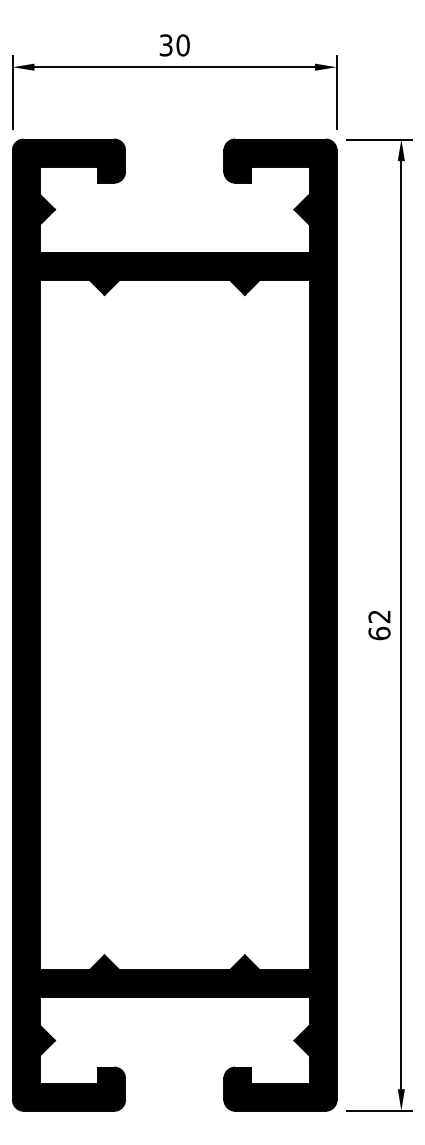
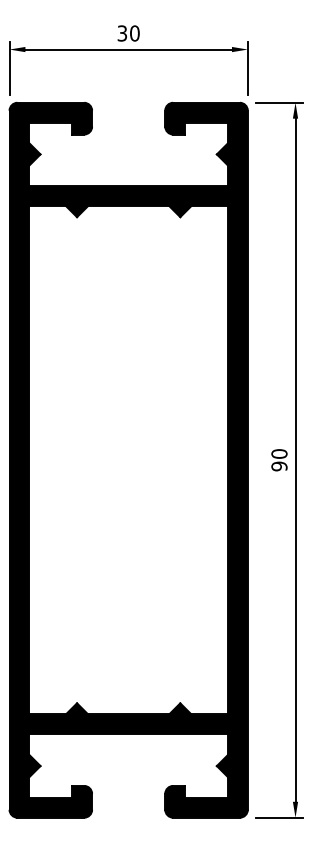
text: (379, 625) -> (279, 460), 62 -> 90

